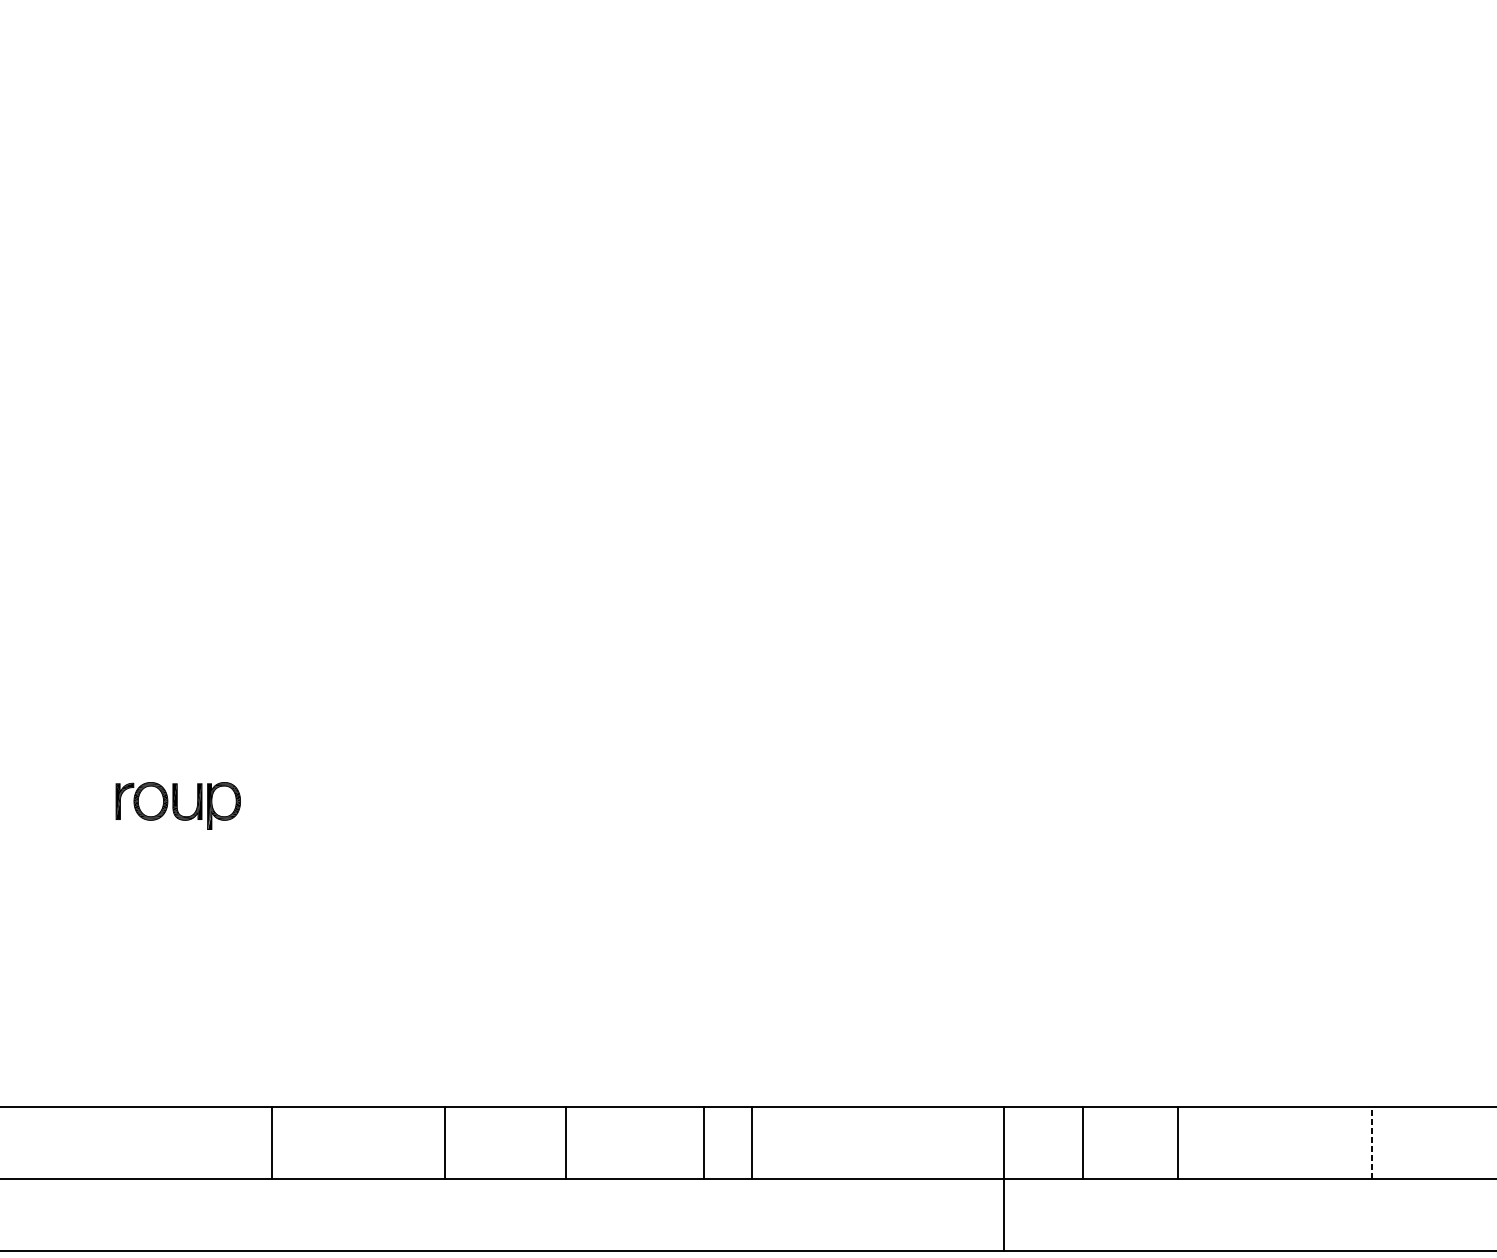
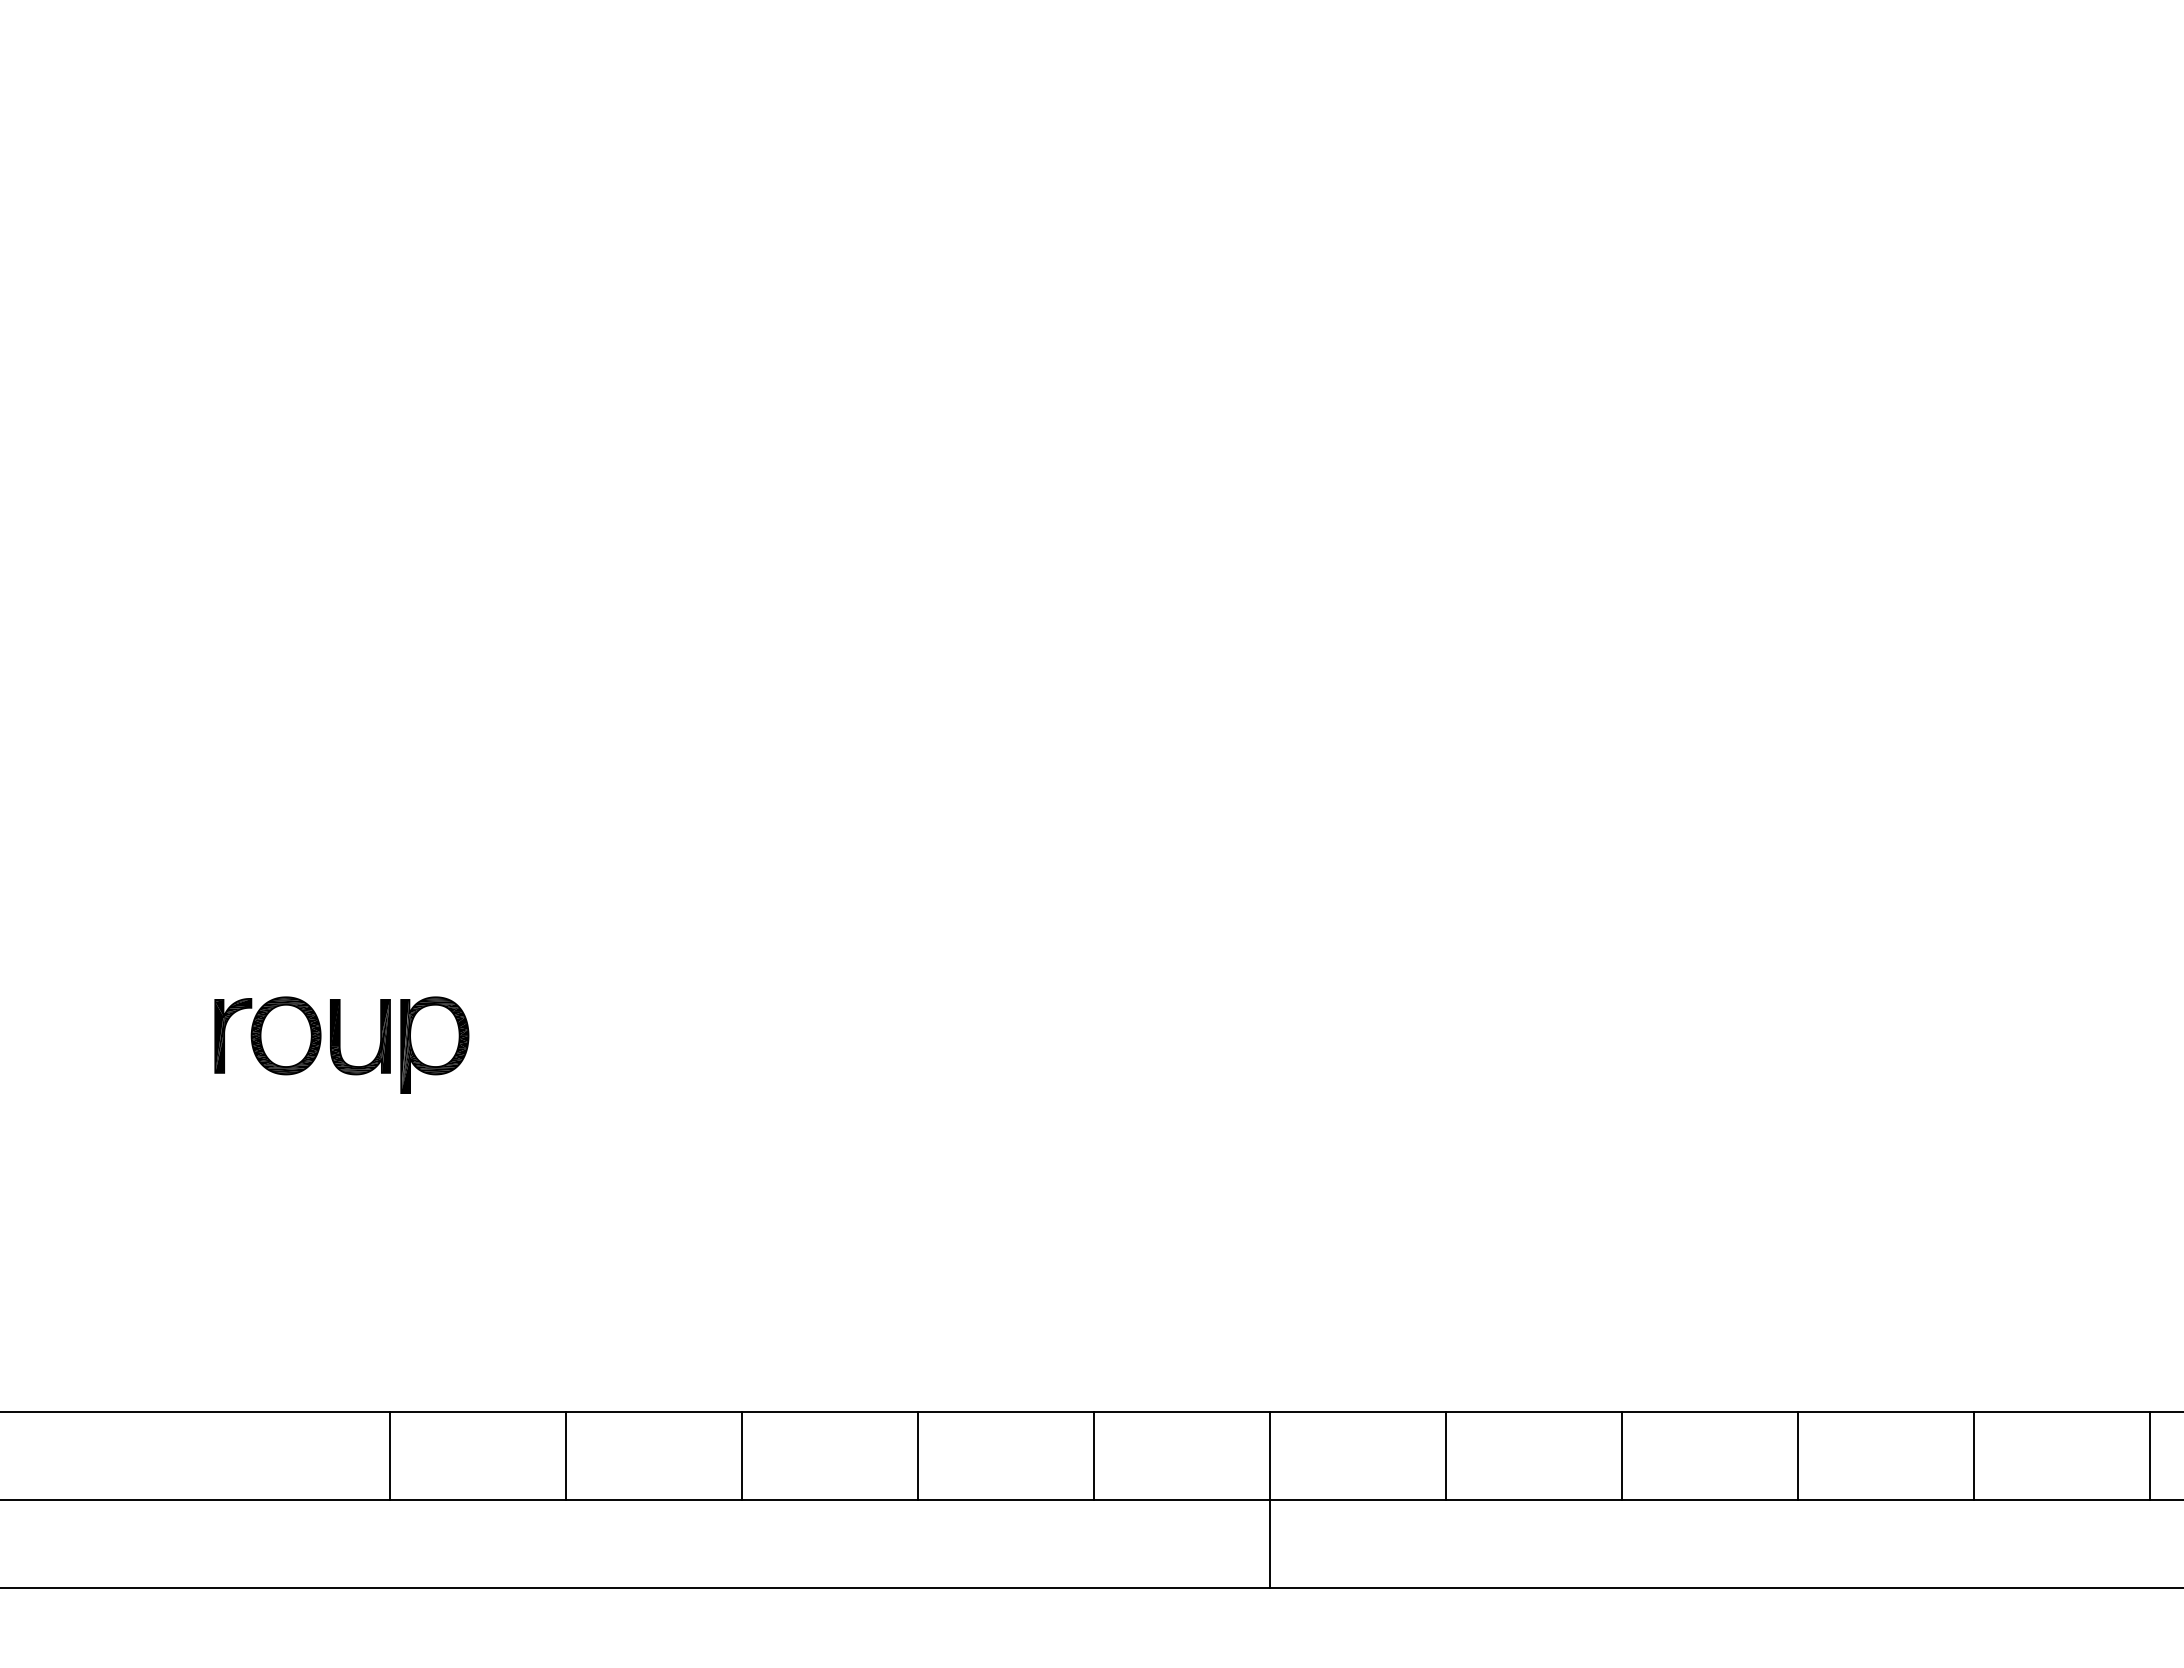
part: (177, 805) -> (341, 1044), size x1.67
line: (272, 1143) -> (390, 1456), moved
line: (445, 1143) -> (566, 1456), moved
line: (566, 1143) -> (742, 1456), moved
line: (704, 1143) -> (918, 1456), moved
line: (752, 1143) -> (1094, 1456), moved
line: (1177, 1143) -> (1621, 1456), moved
line: (1371, 1143) -> (1797, 1456), dashed -> solid
line: (1003, 1179) -> (1269, 1500), moved

